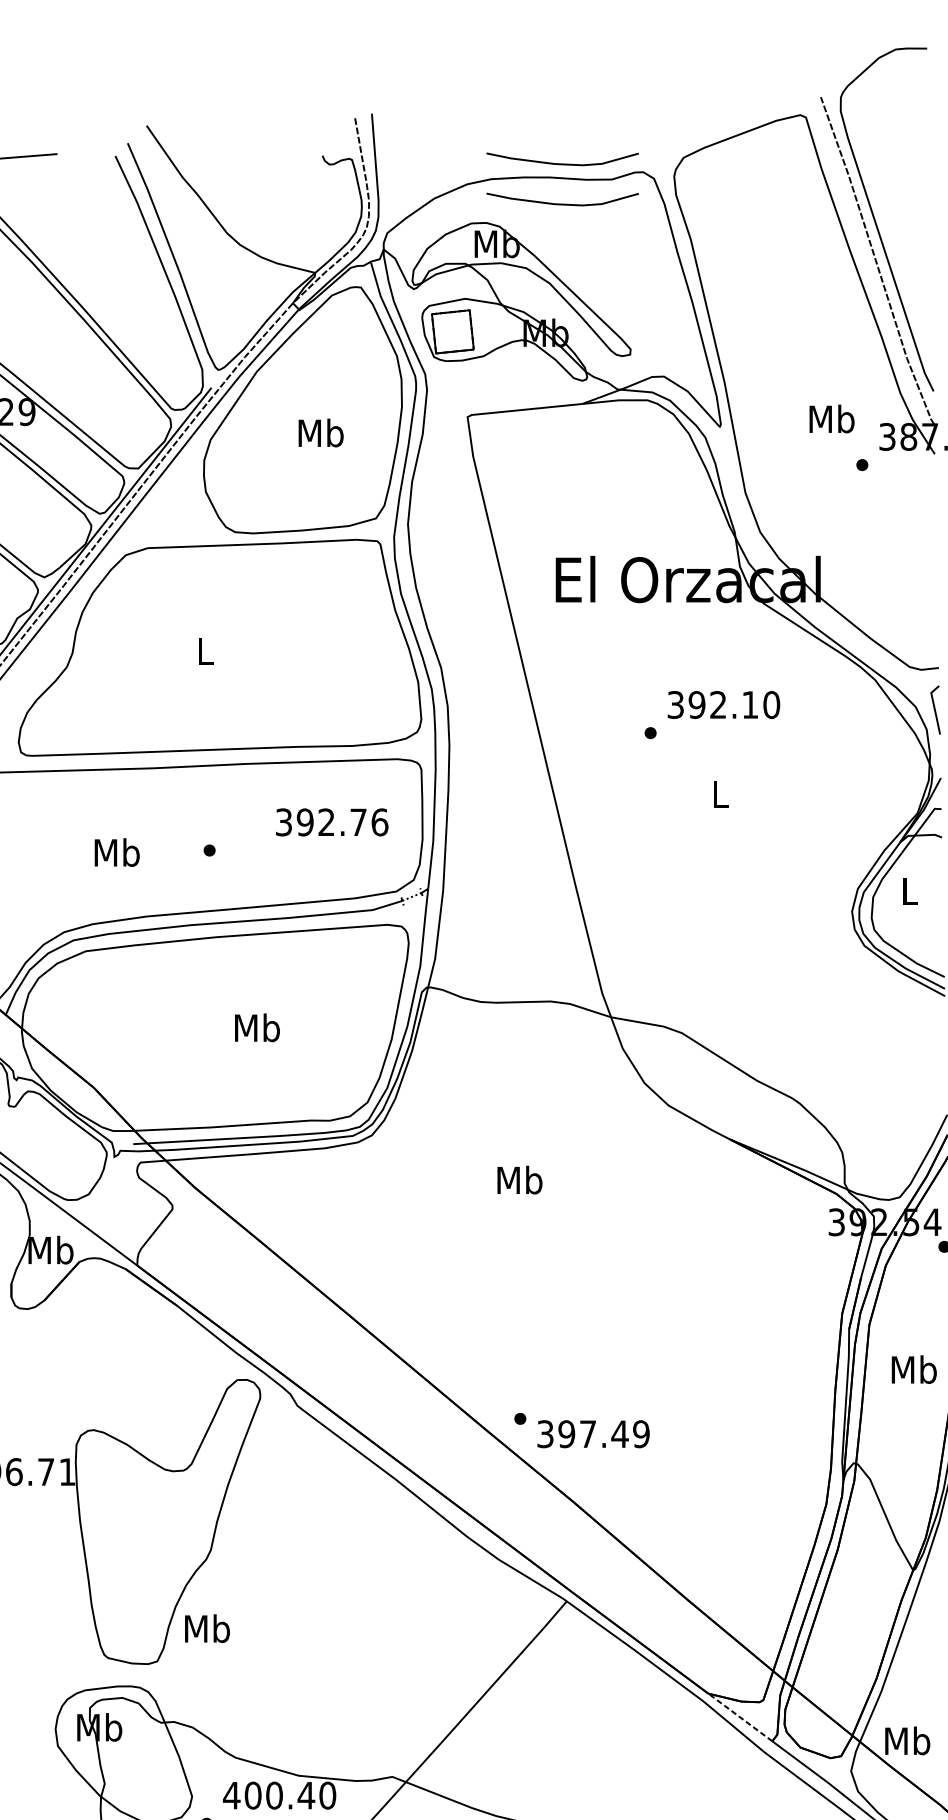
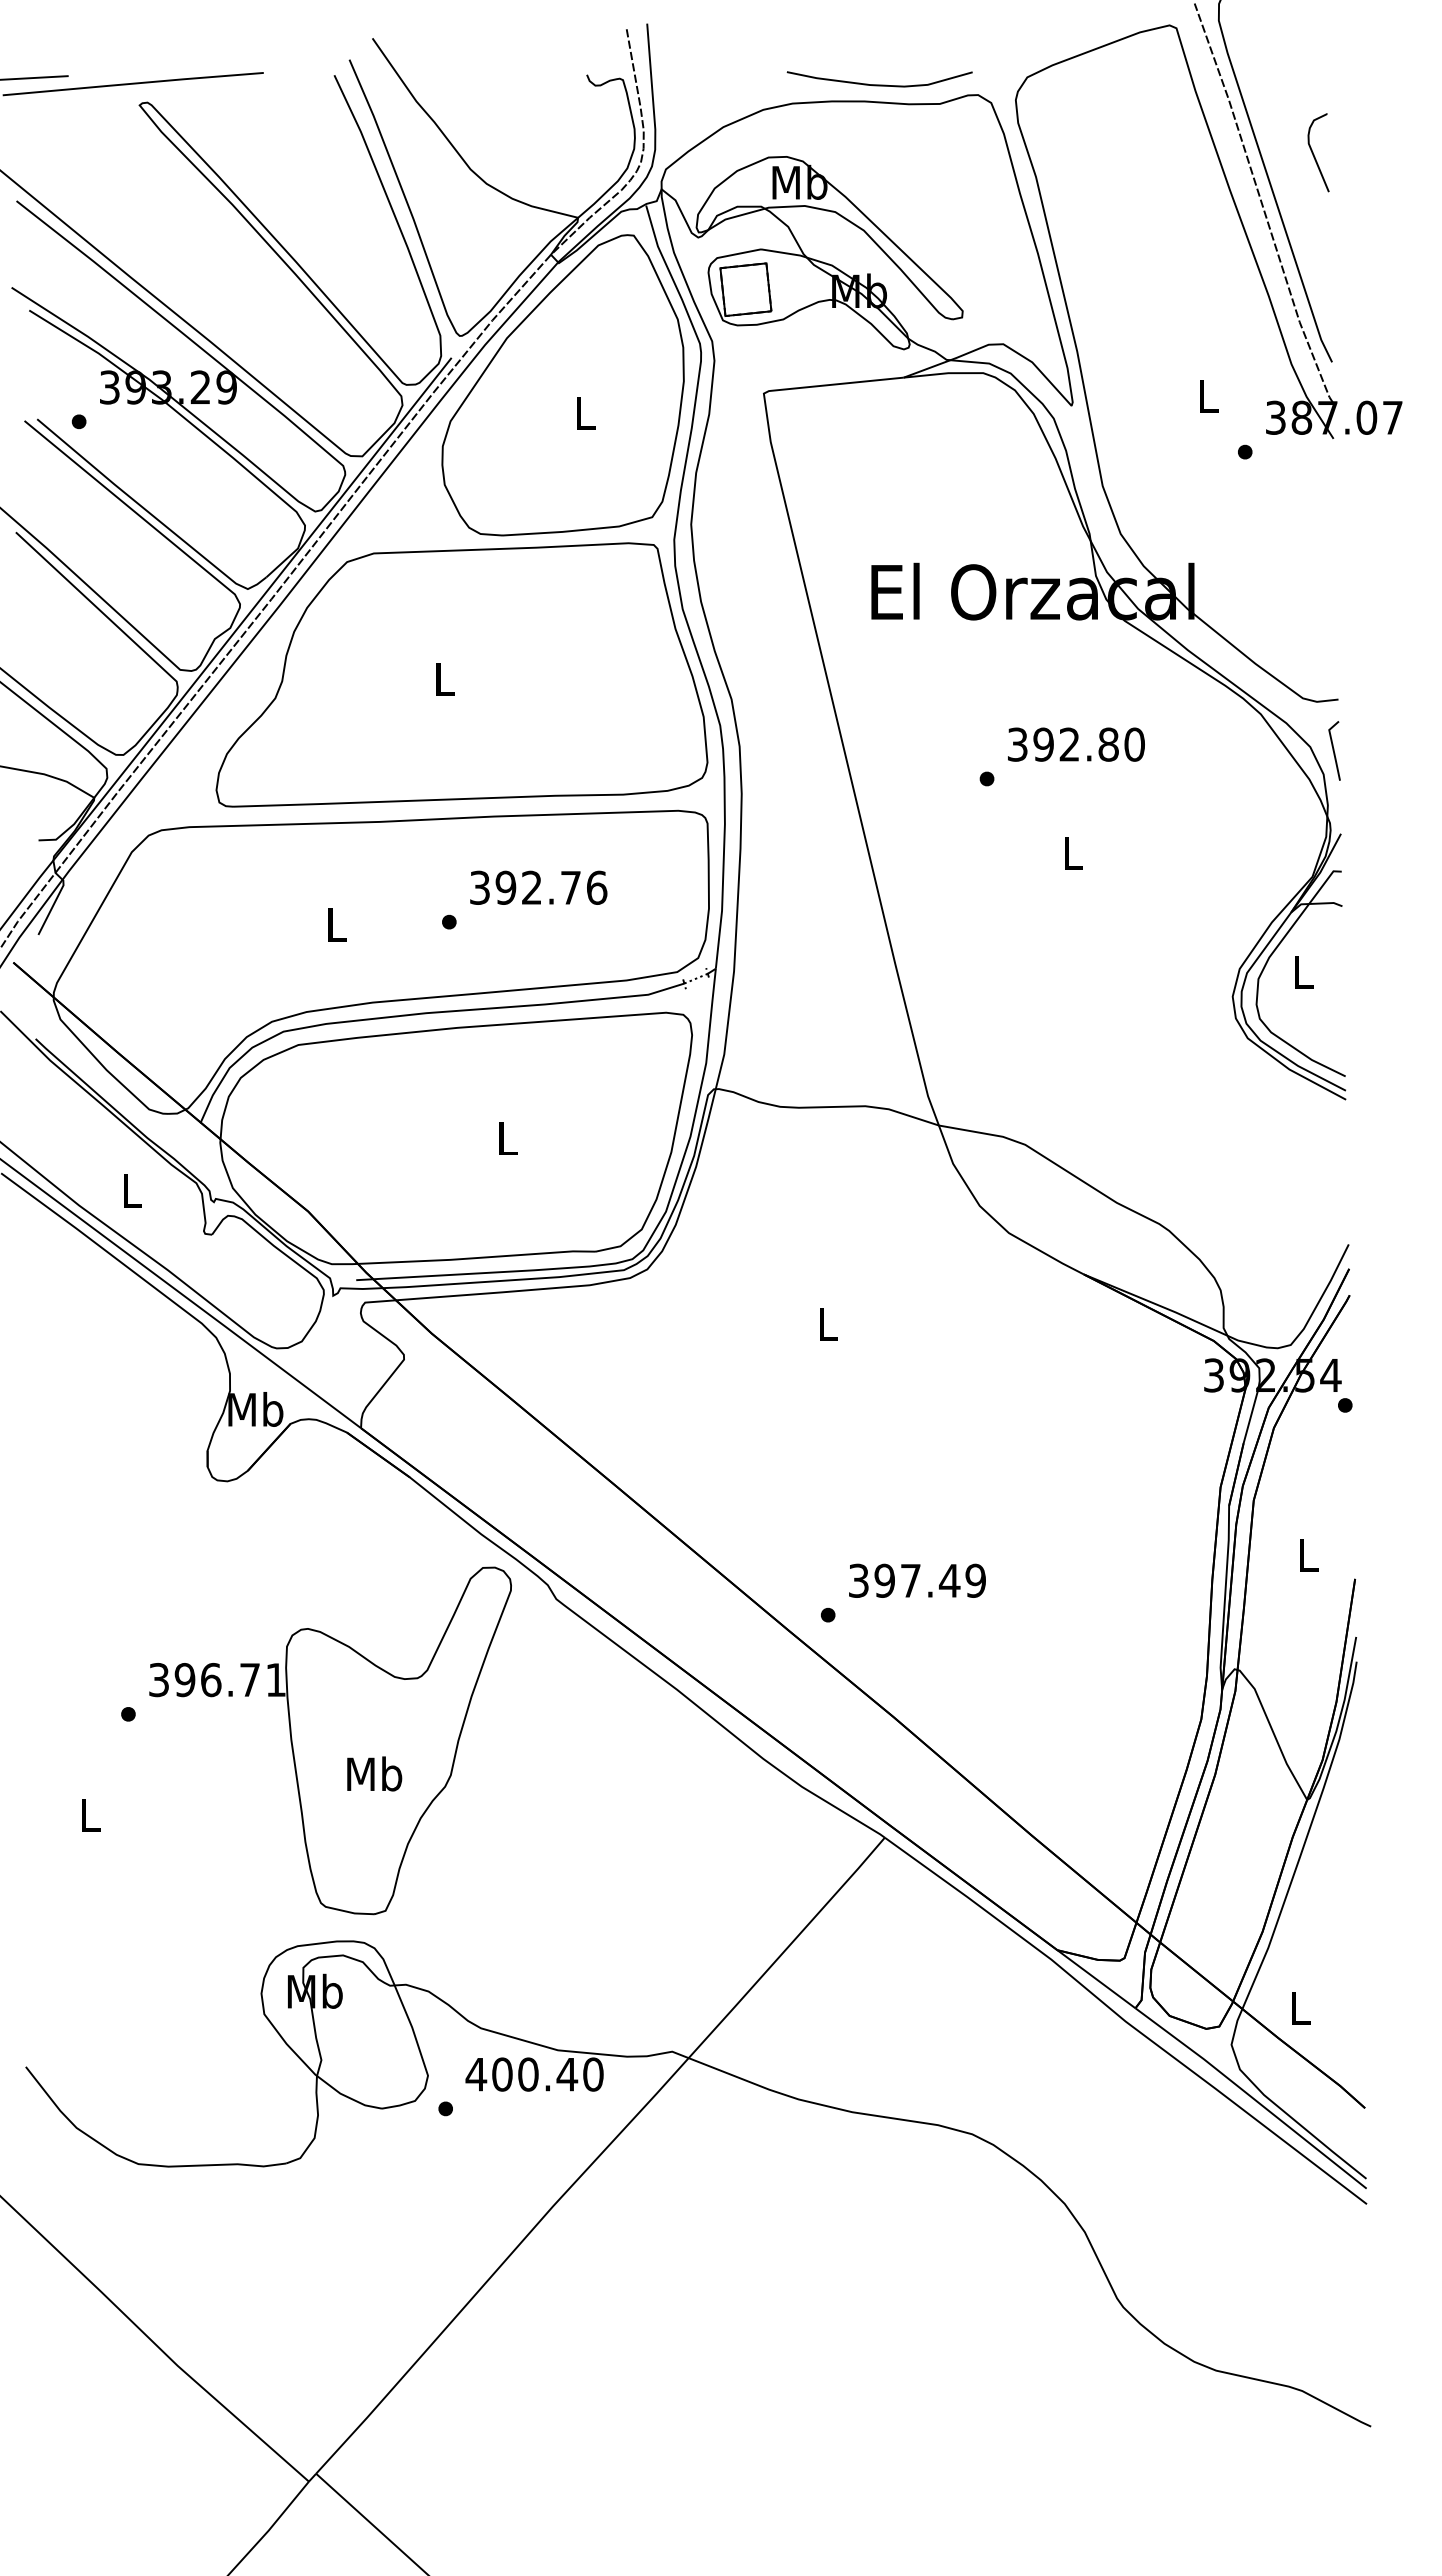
curve: (562, 203) -> (879, 133), removed
curve: (919, 220) -> (1314, 154), added
text: (831, 418) -> (1207, 395), Mb -> L
text: (320, 432) -> (584, 412), Mb -> L
text: (750, 704) -> (1108, 744), 392.10 -> 392.80
text: (331, 822) -> (538, 887), moved
text: (117, 852) -> (336, 924), Mb -> L
text: (257, 1027) -> (507, 1137), Mb -> L
text: (519, 1179) -> (827, 1323), Mb -> L
text: (914, 1369) -> (1308, 1554), Mb -> L
text: (593, 1433) -> (917, 1580), moved
text: (207, 1628) -> (374, 1773), moved
line: (740, 1717) -> (1096, 1979), dashed -> solid
text: (907, 1740) -> (1300, 2007), Mb -> L

